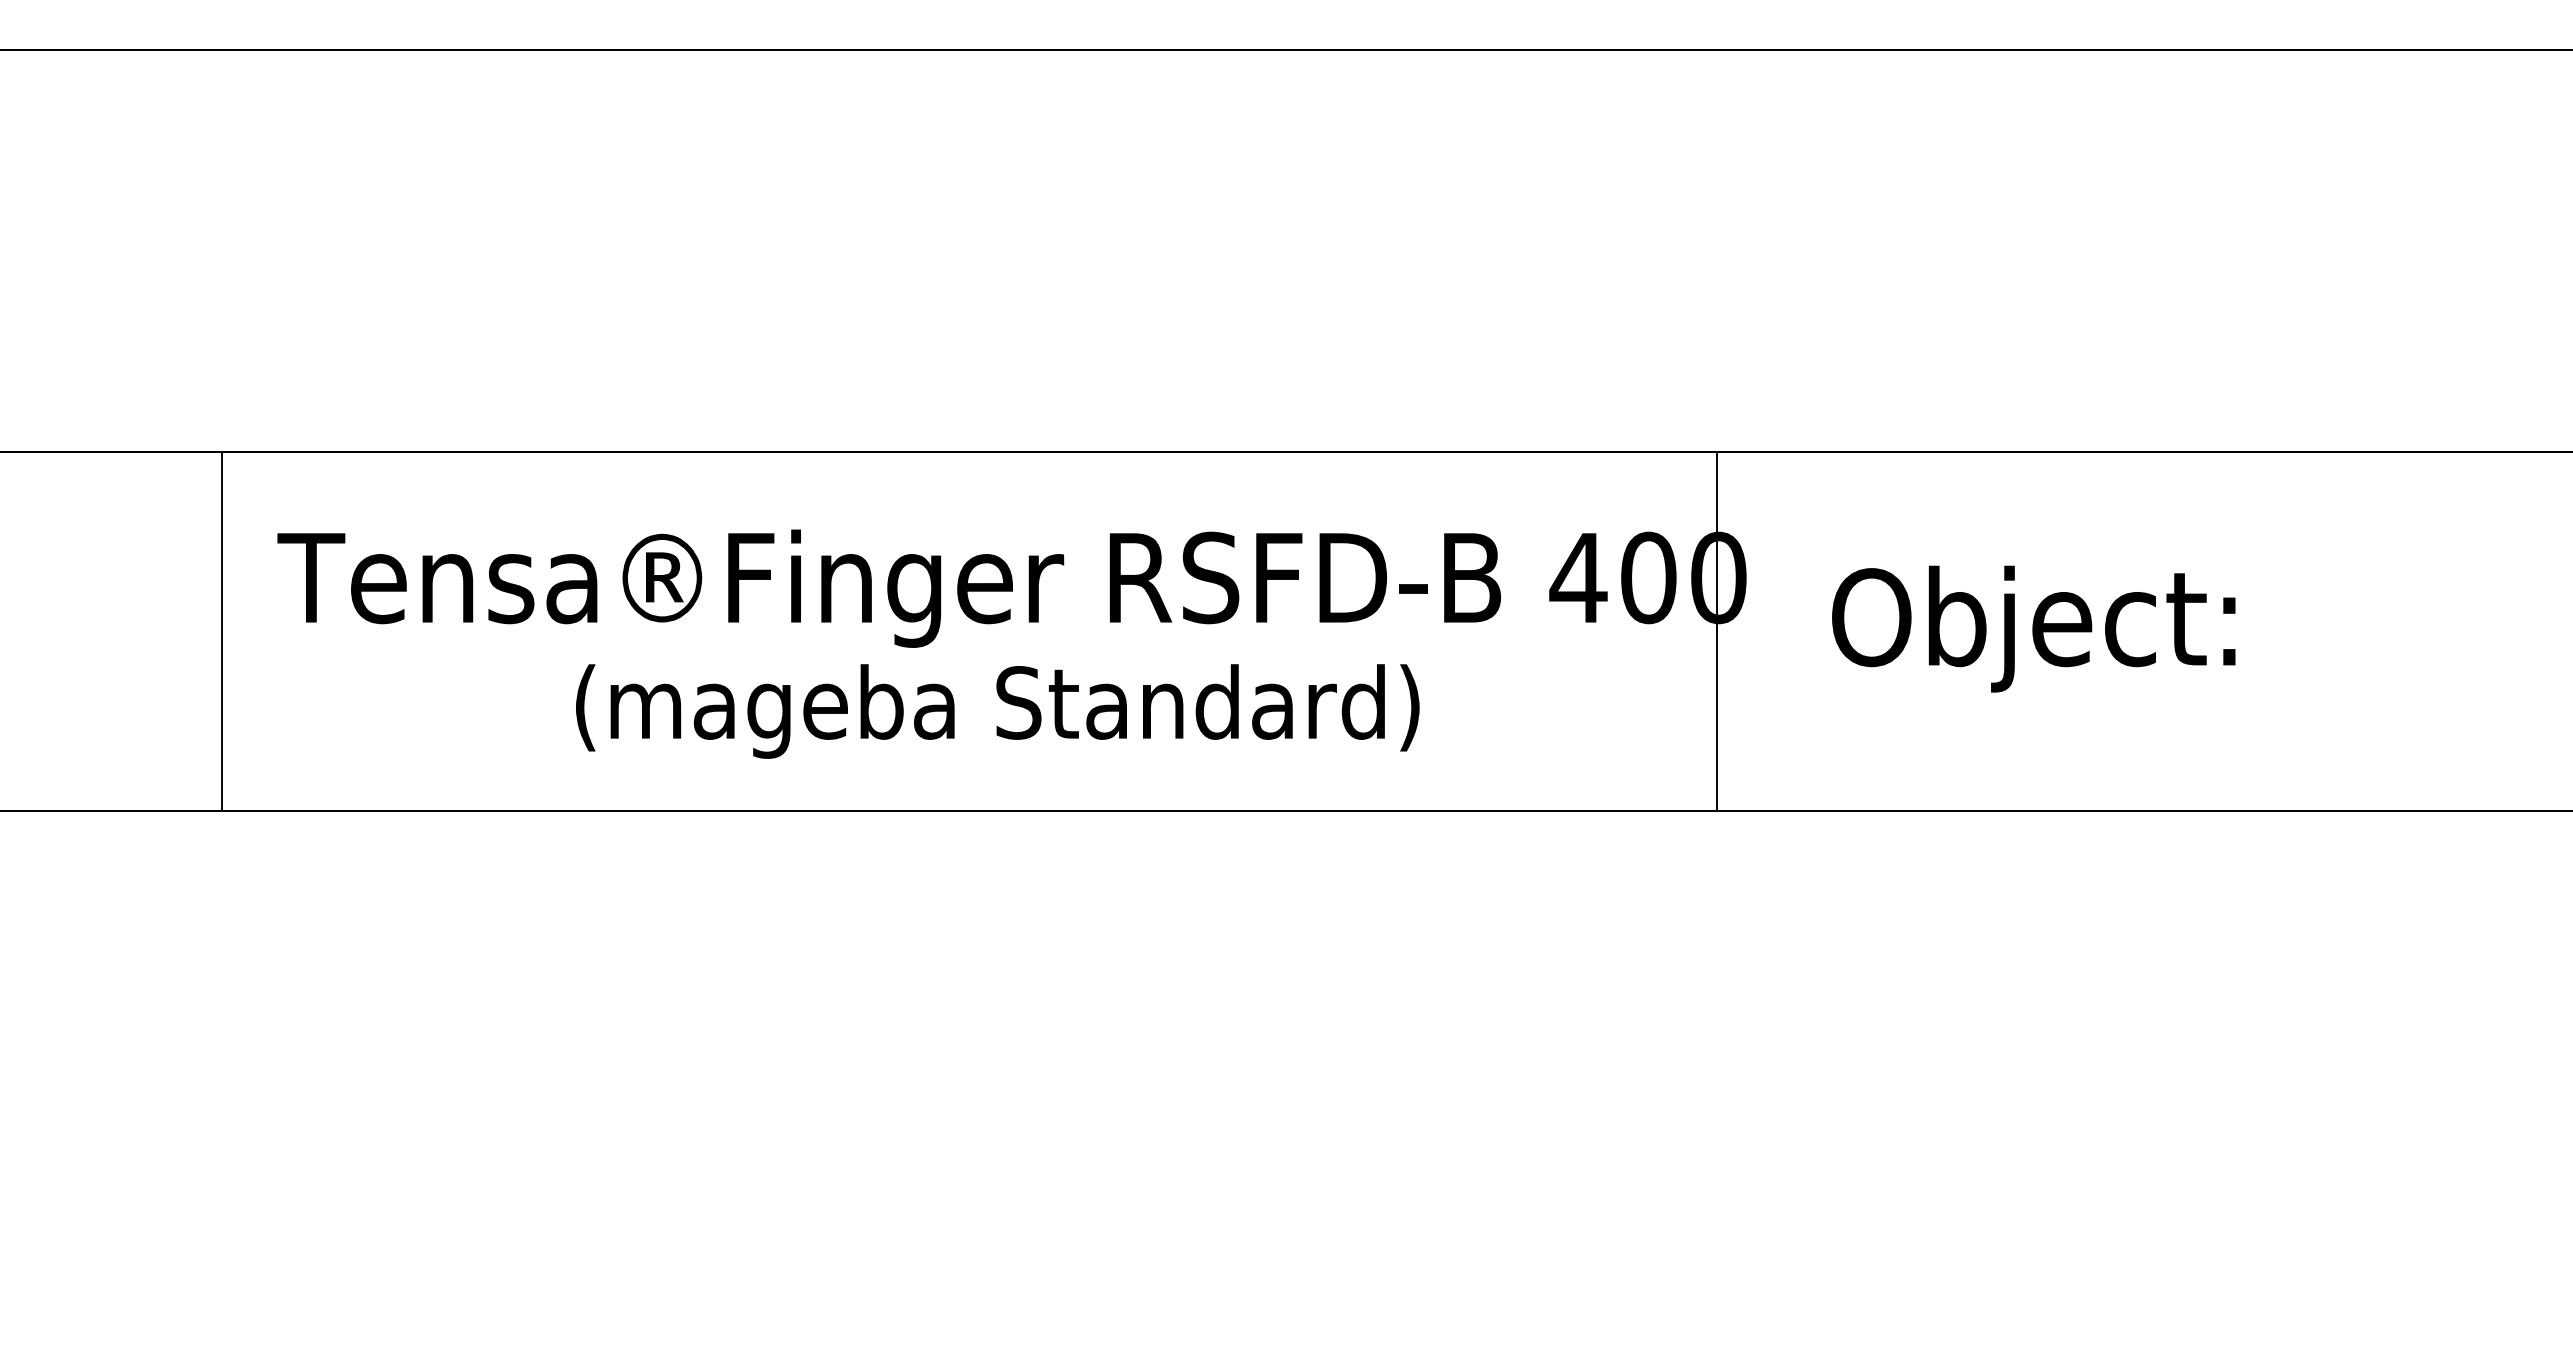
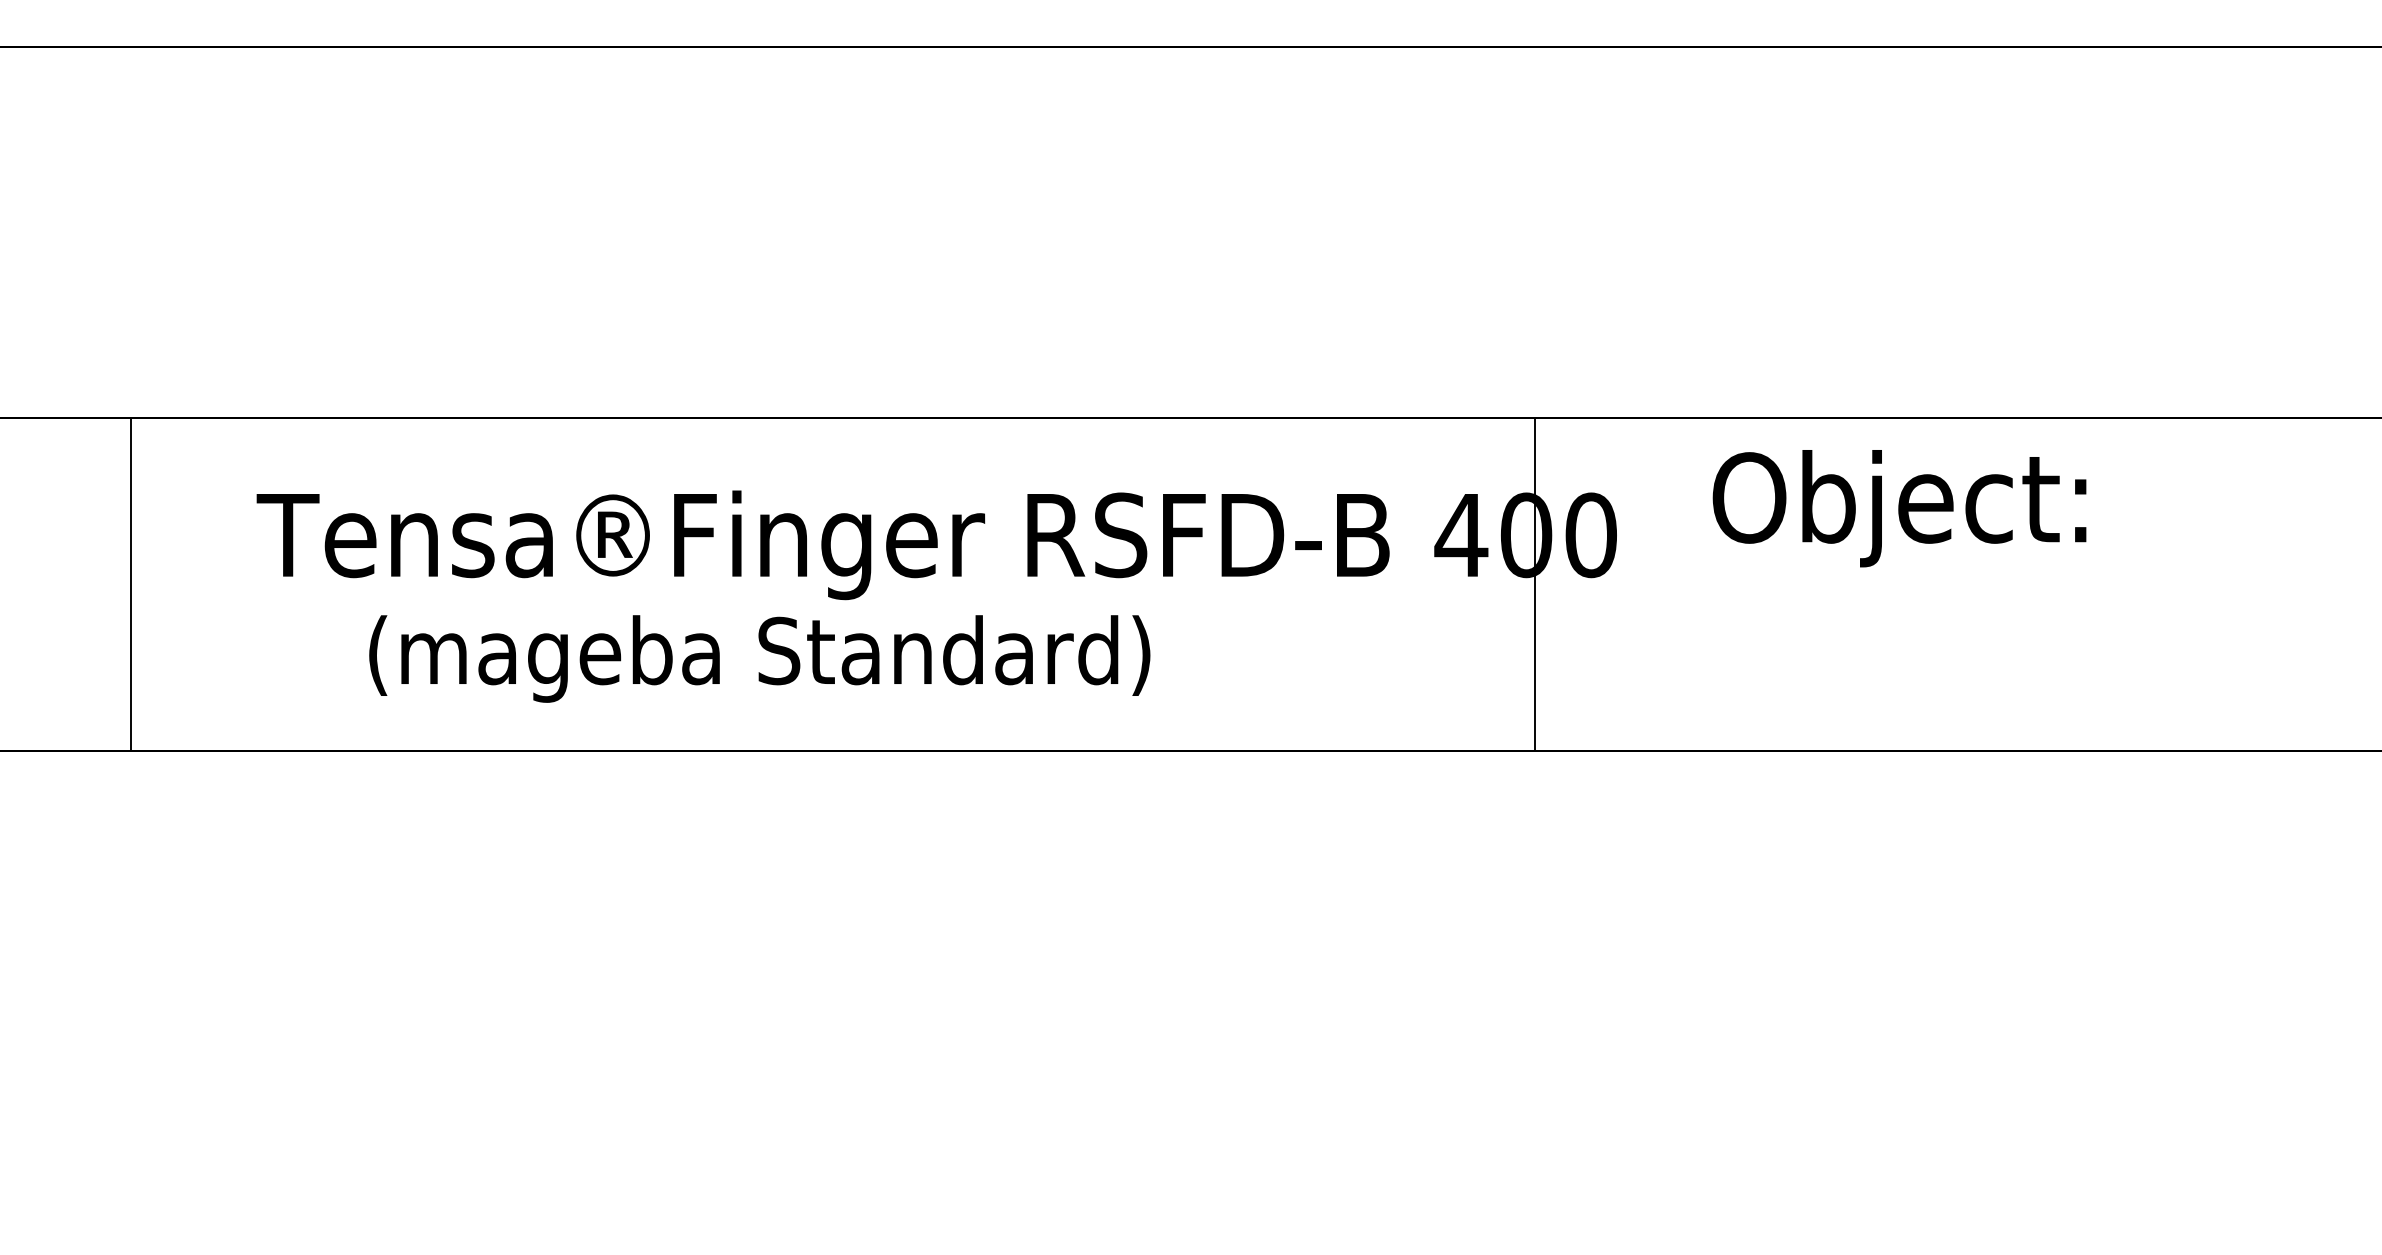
text: (2033, 628) -> (1899, 508), moved
line: (221, 630) -> (130, 583), moved
line: (1717, 630) -> (1535, 583), moved
text: (997, 711) -> (759, 658), moved

